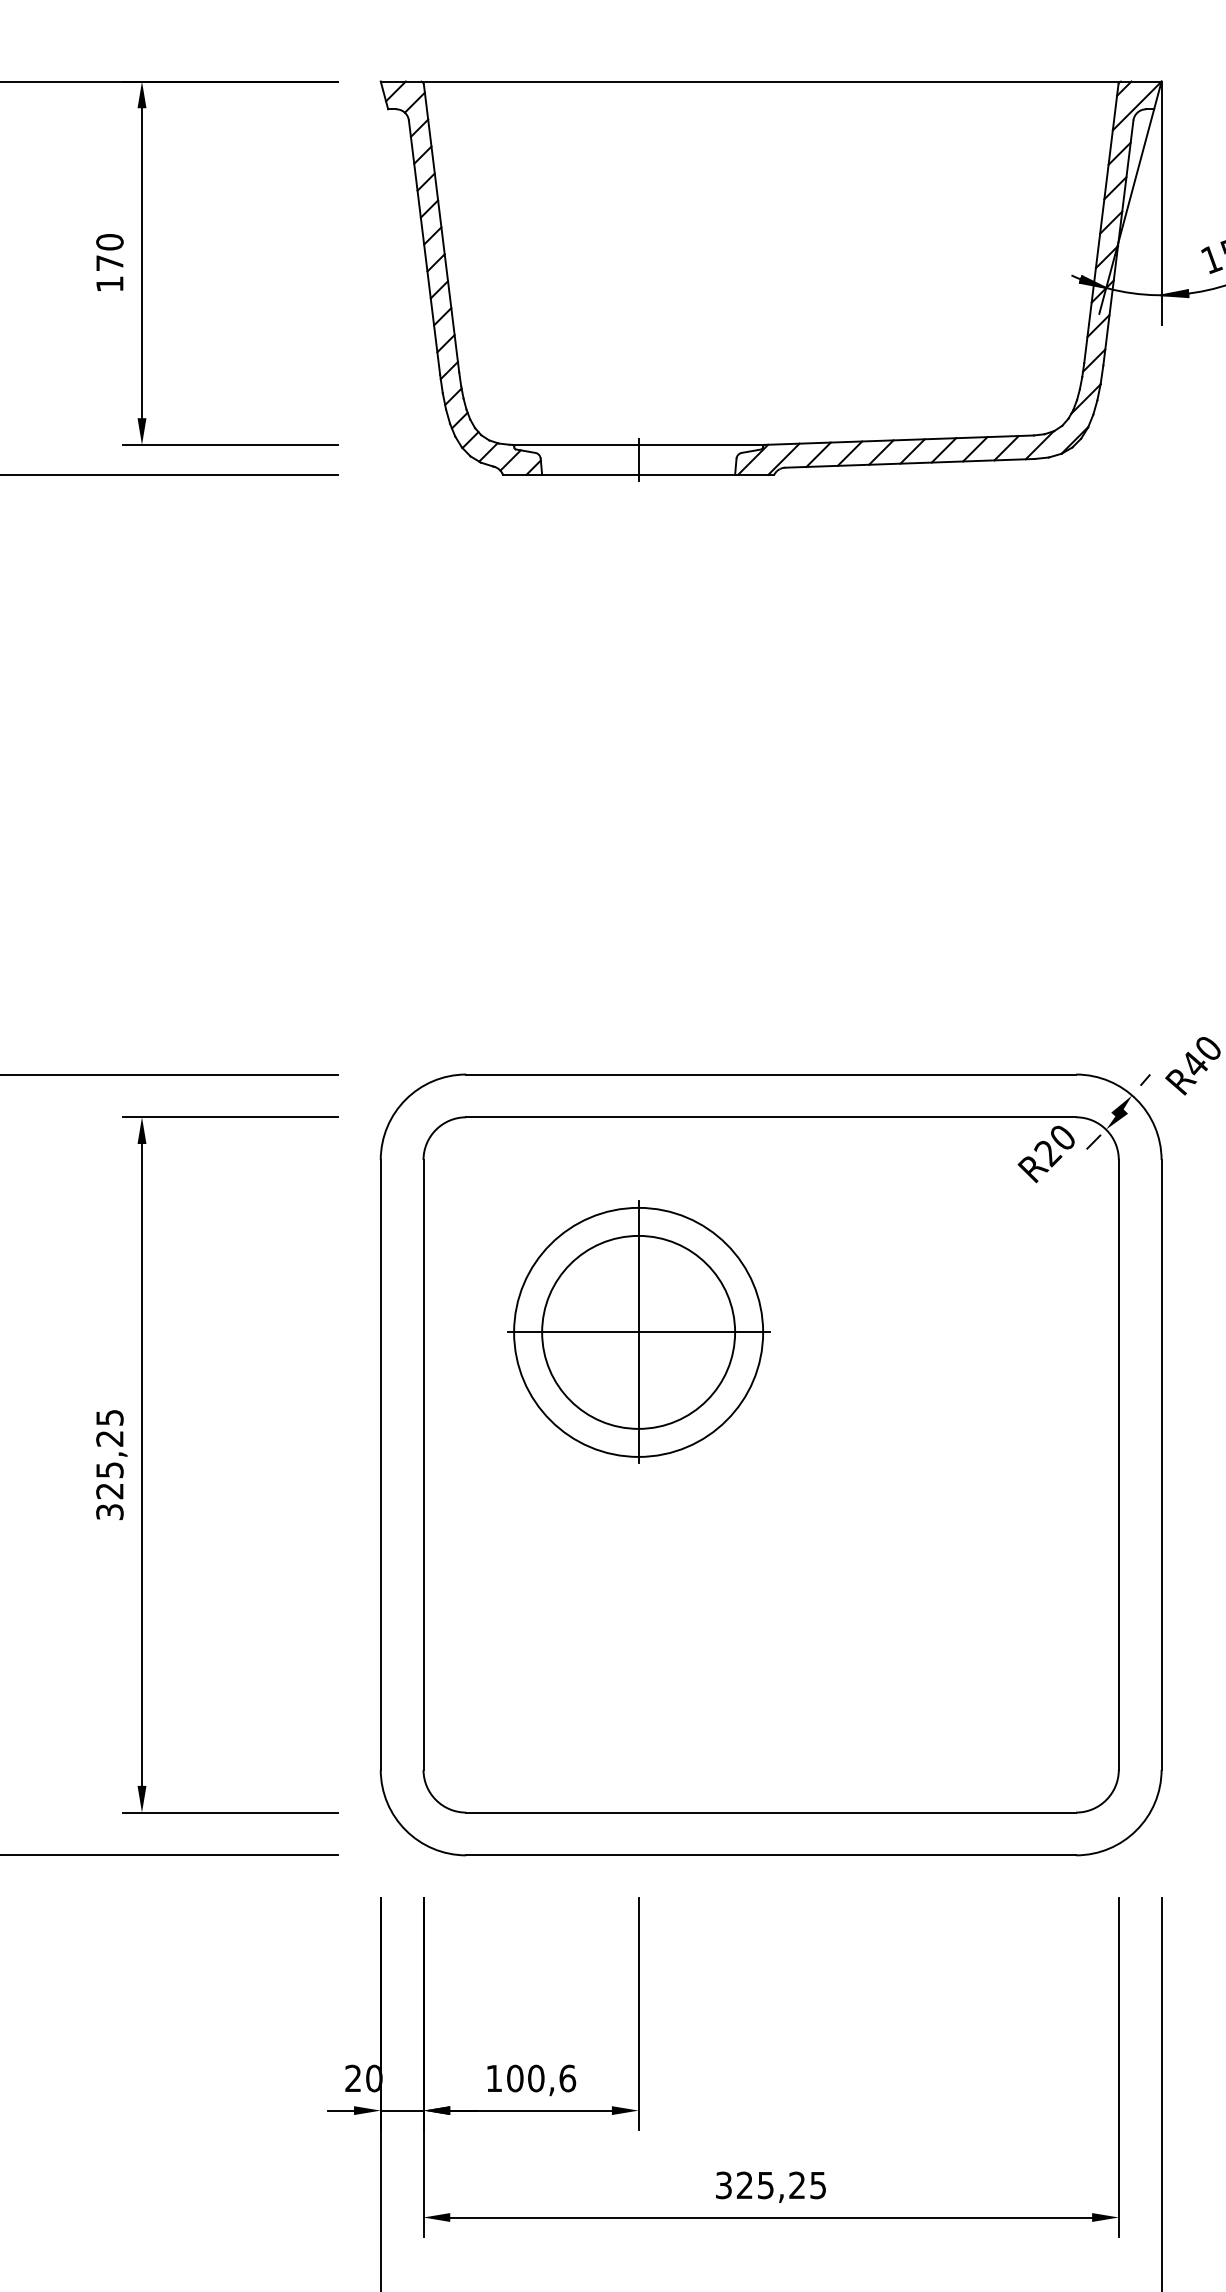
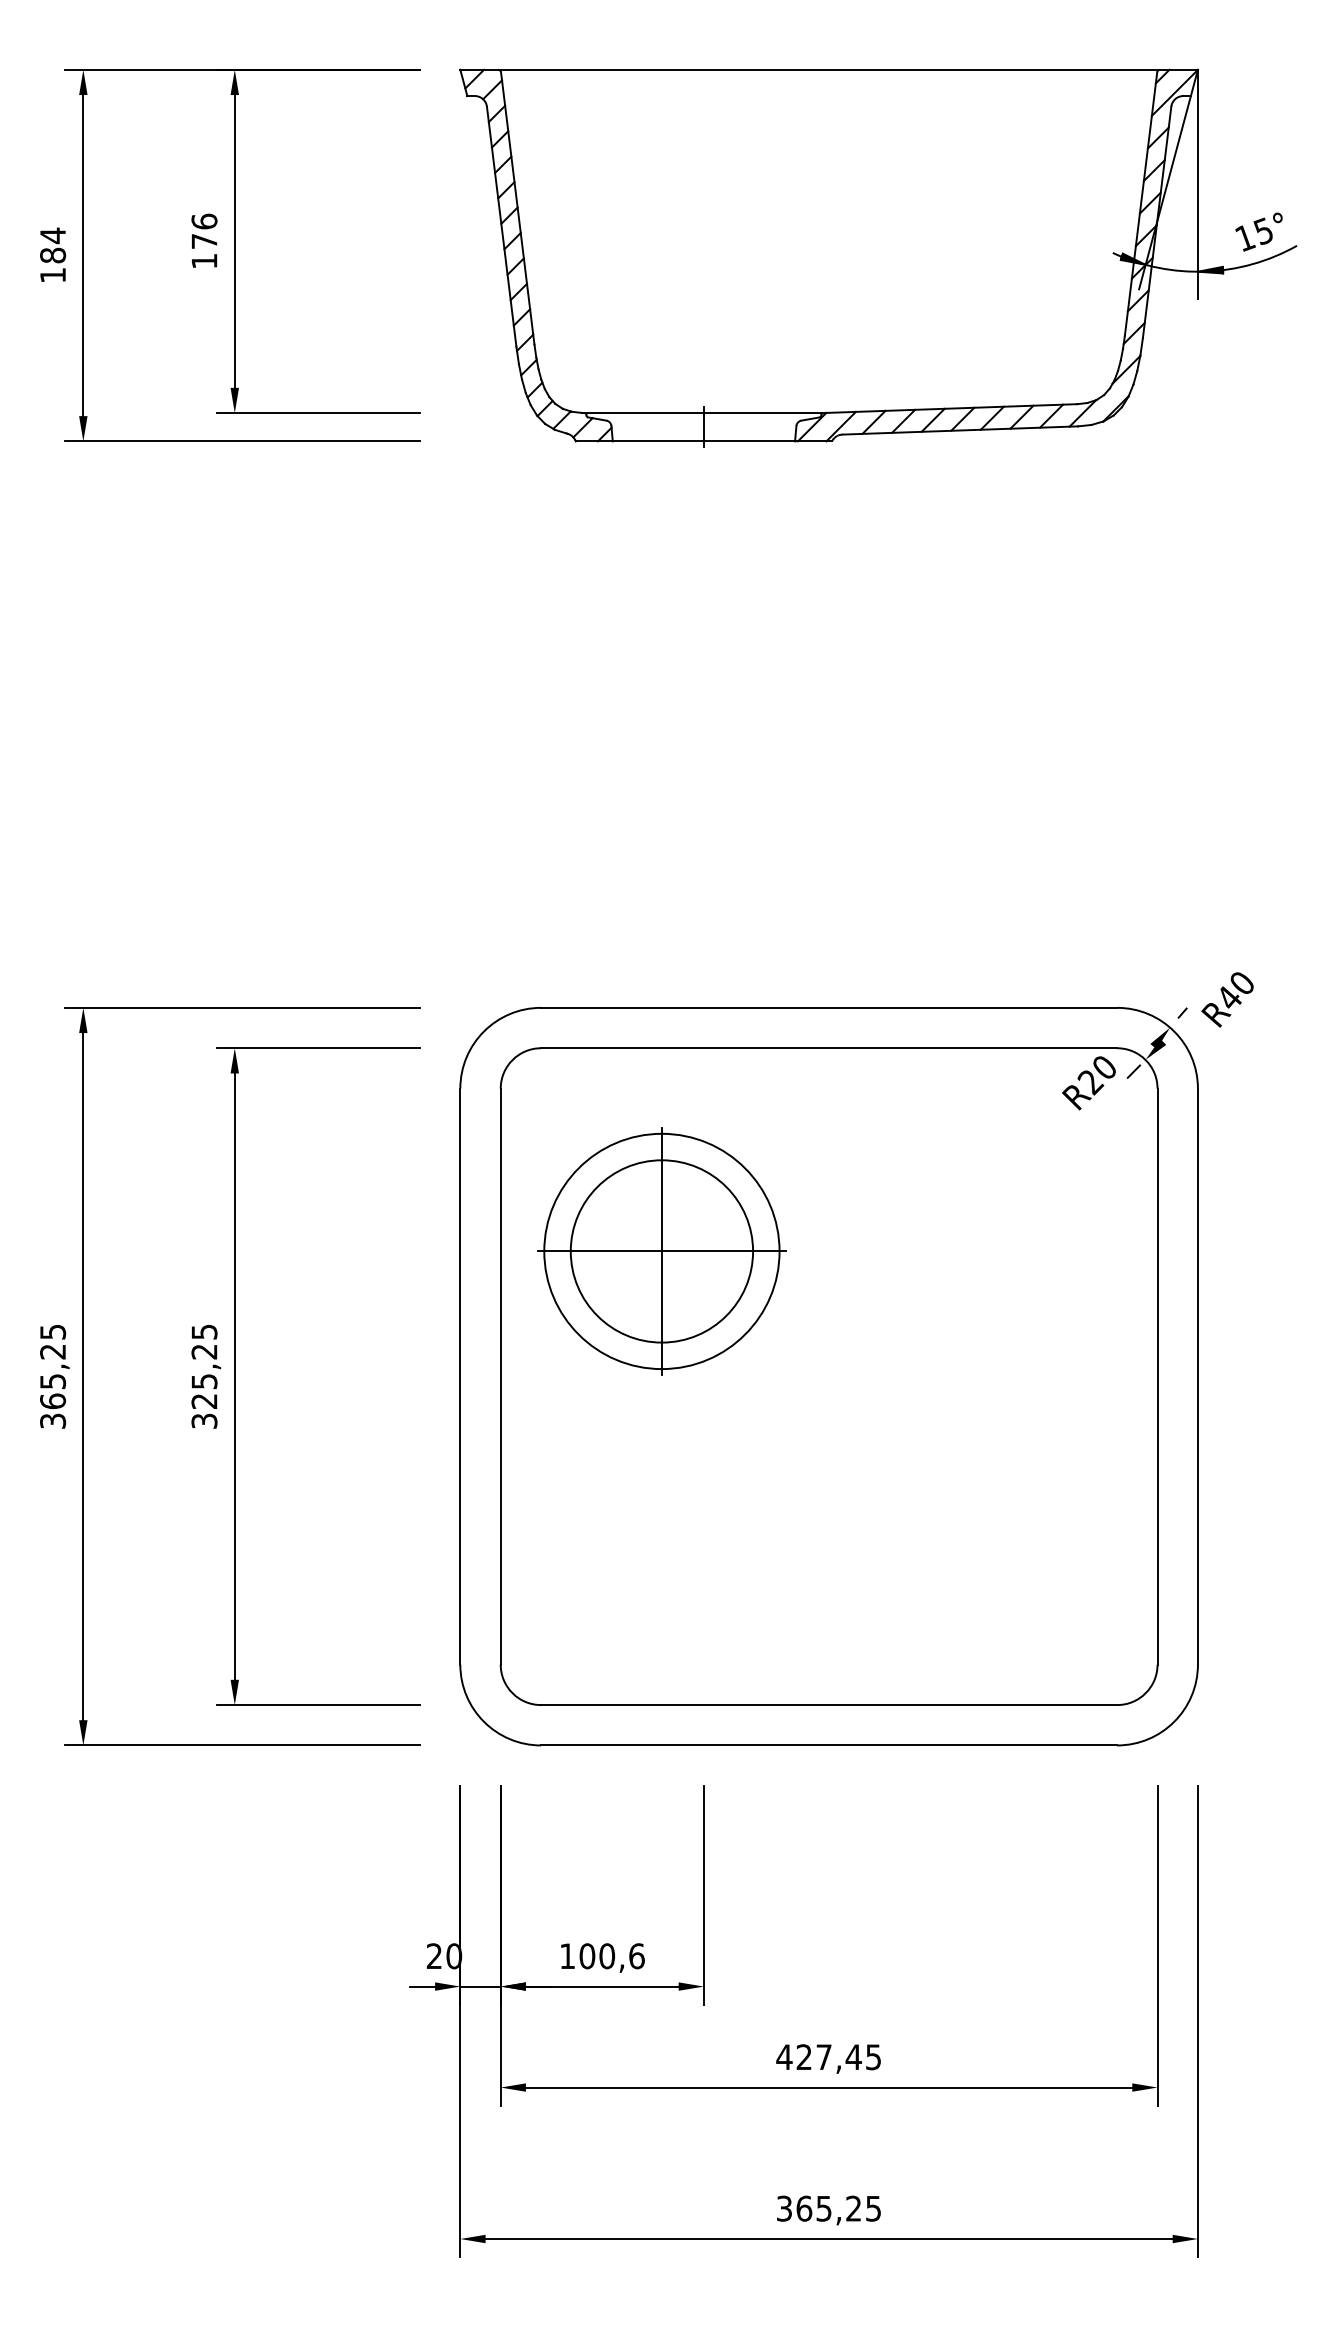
text: (109, 242) -> (204, 221), 170 -> 176
part: (638, 1332) -> (661, 1251), moved
text: (759, 2185) -> (818, 2057), 325,25 -> 427,45

